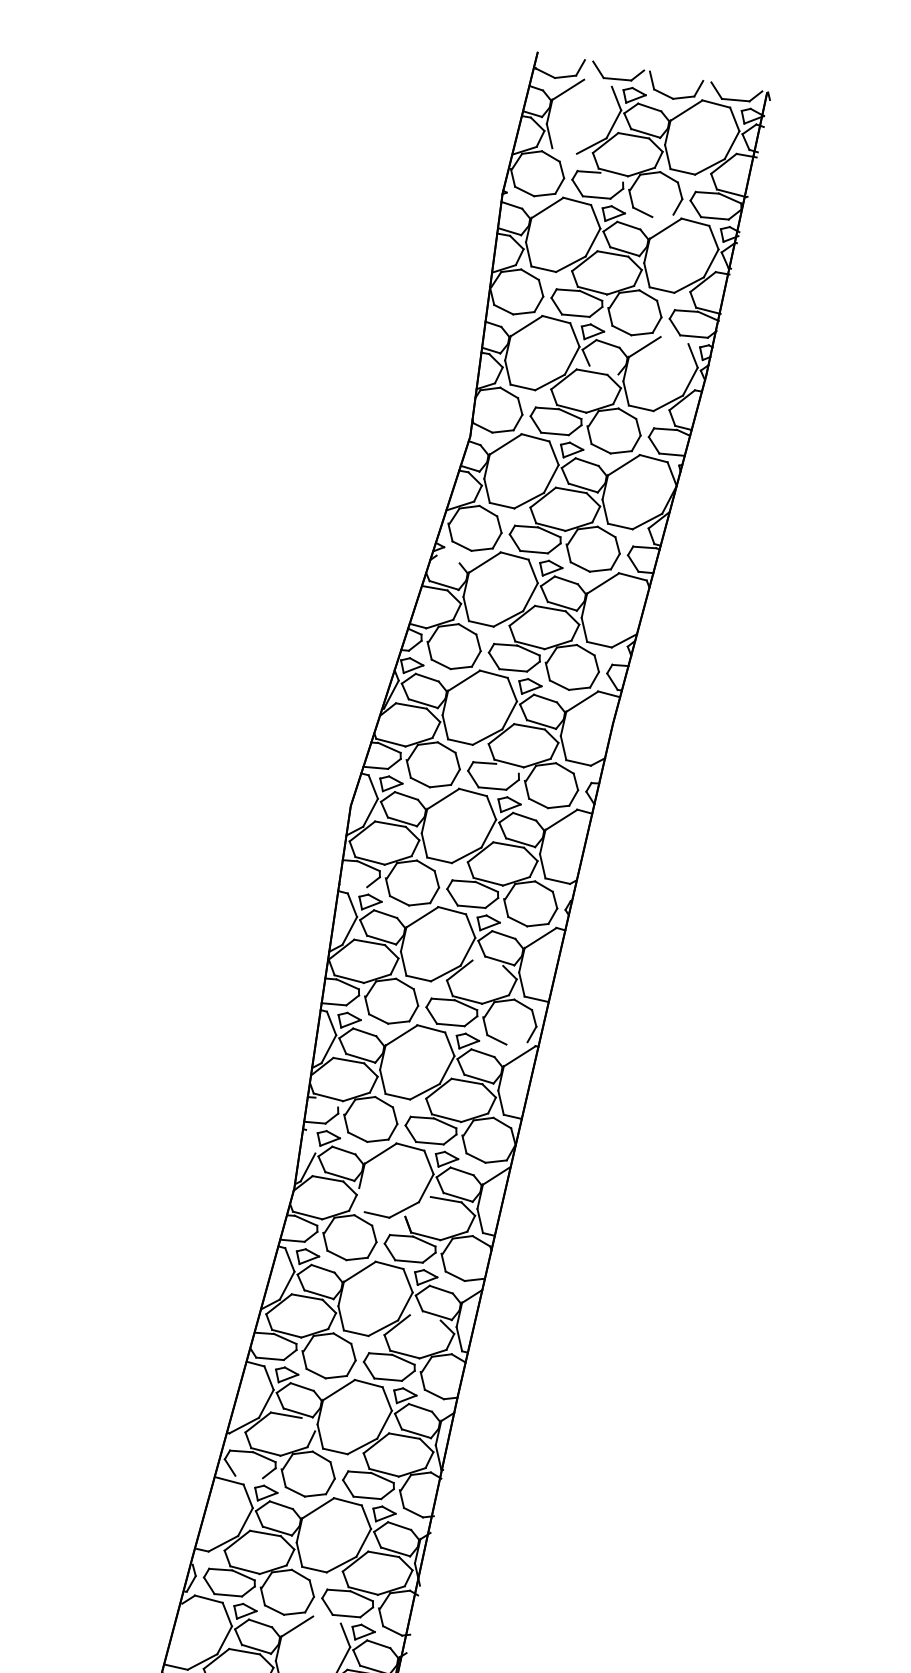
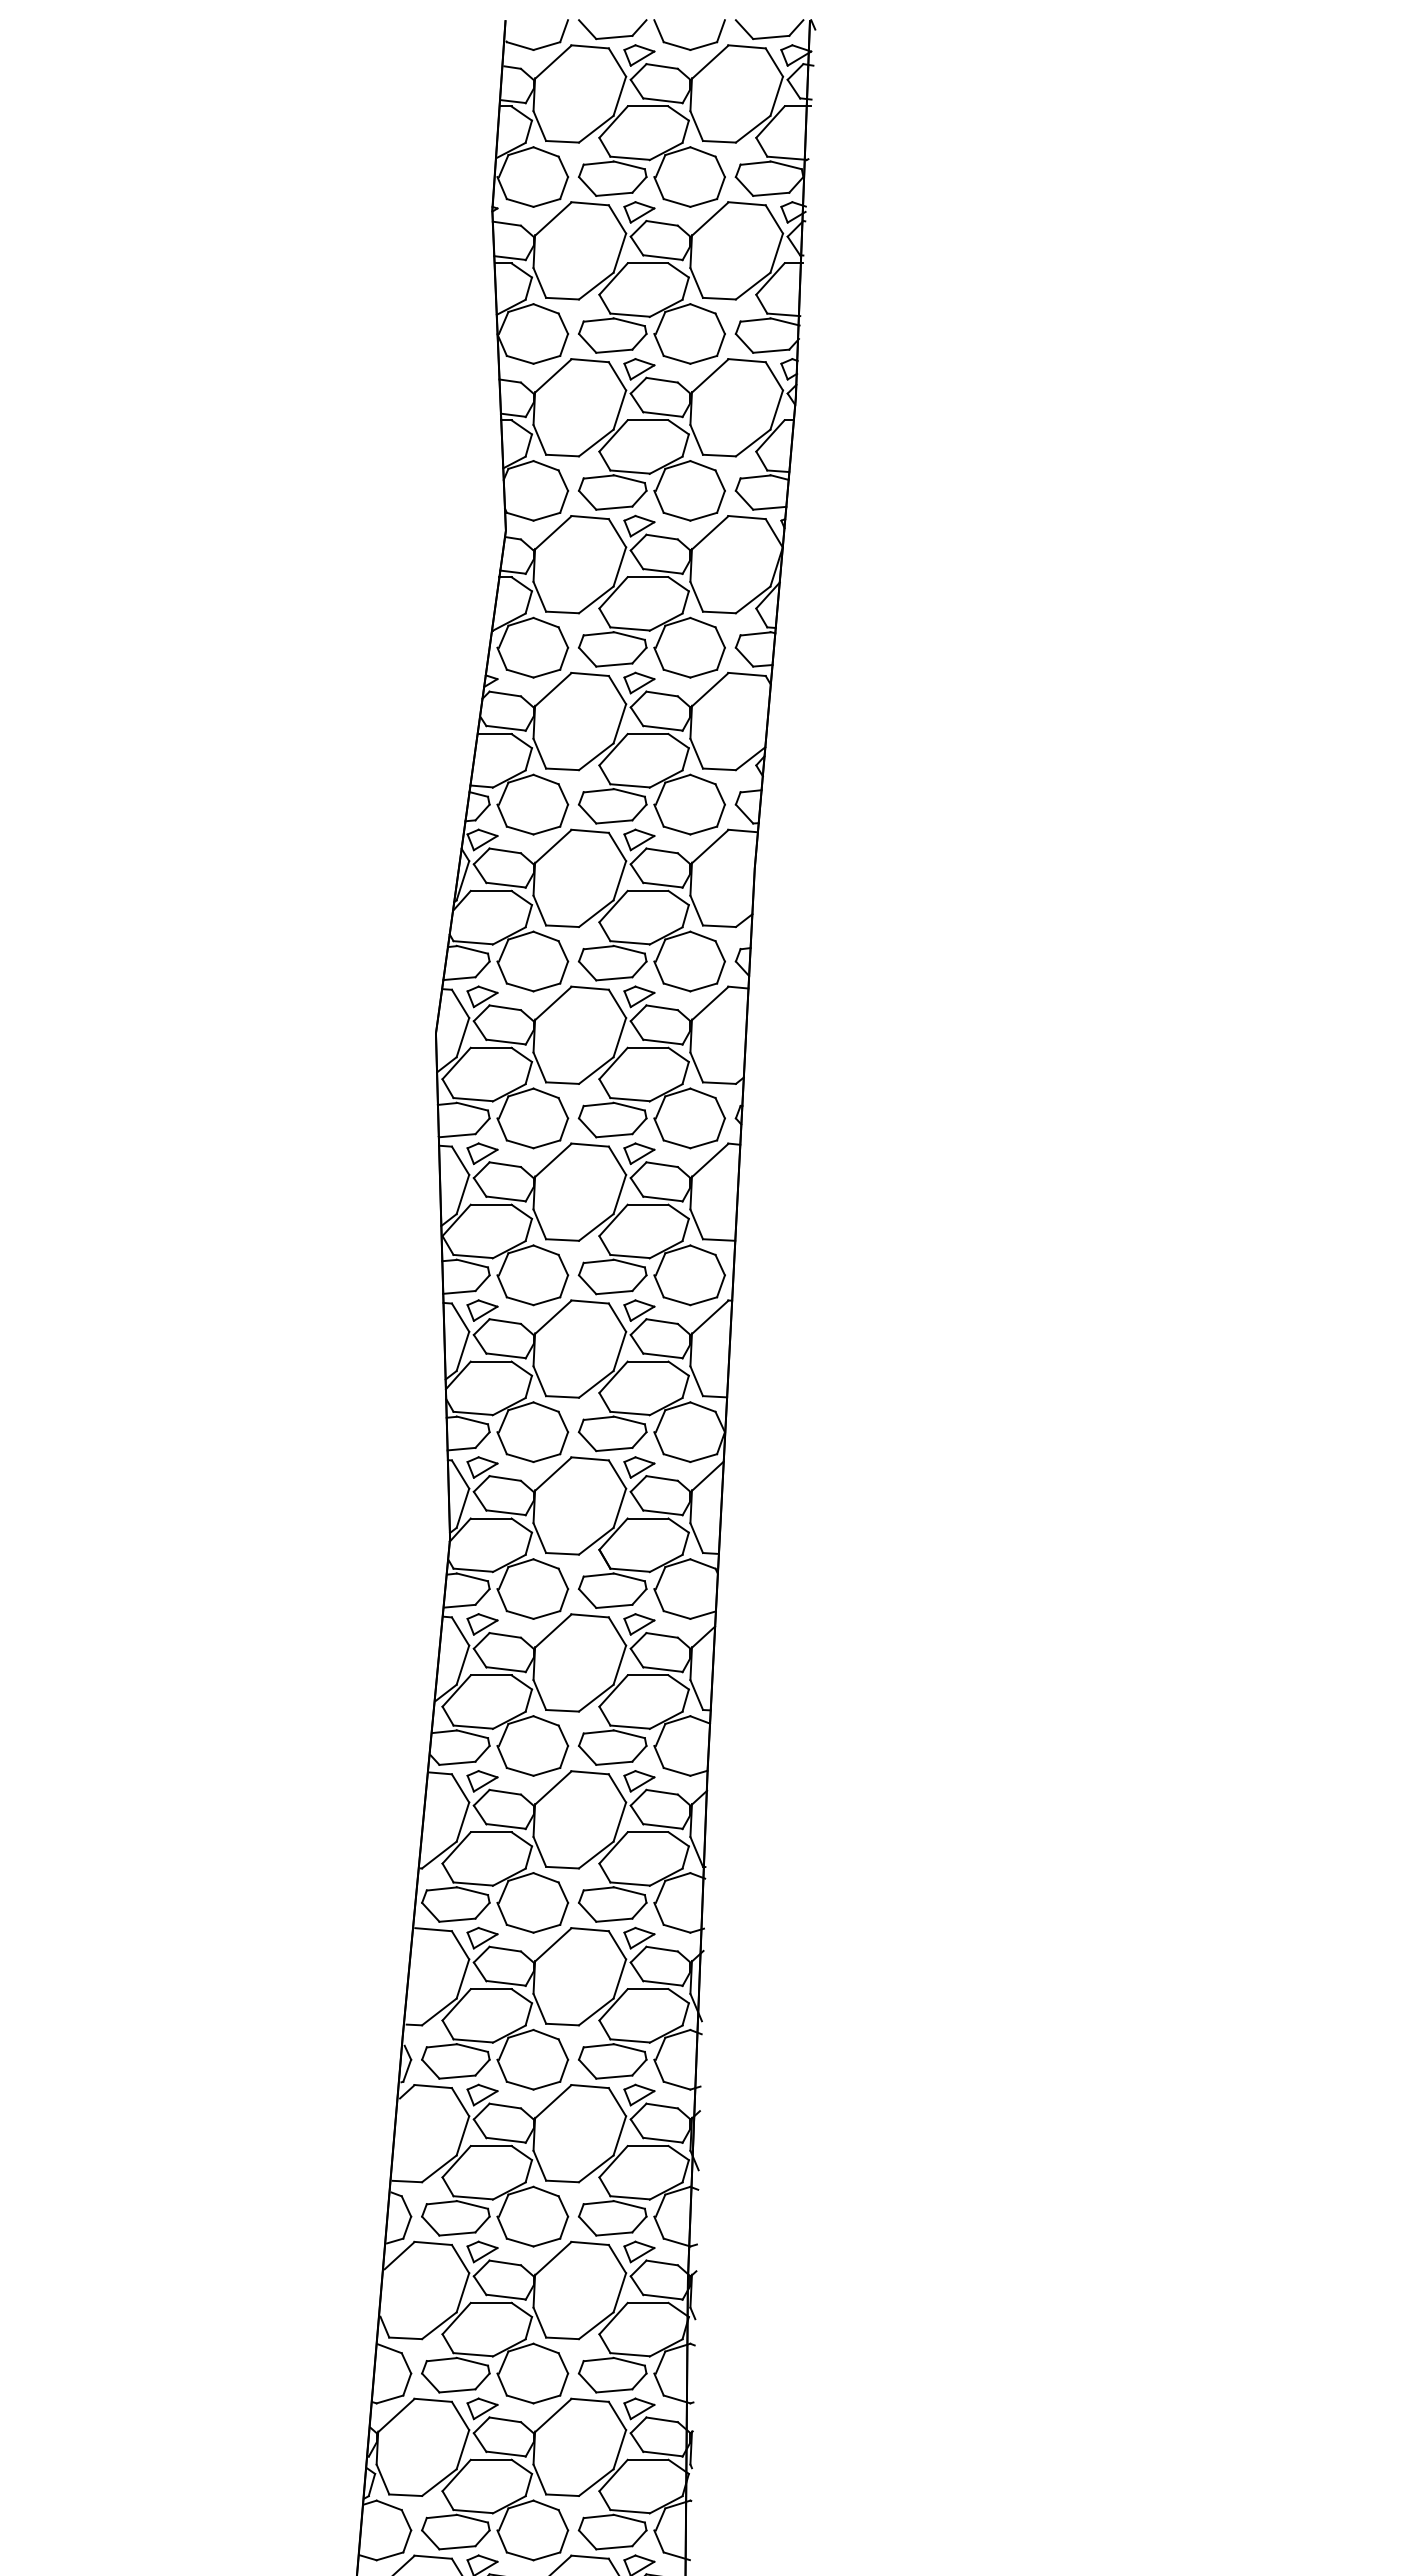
line: (597, 82) -> (589, 46), added
line: (564, 150) -> (562, 141), added
line: (611, 177) -> (628, 165), added
line: (662, 215) -> (703, 202), added
line: (674, 340) -> (746, 360), added
line: (603, 369) -> (662, 414), added
line: (447, 559) -> (504, 693), added
line: (507, 768) -> (628, 949), added
line: (353, 885) -> (457, 1135), added
line: (487, 963) -> (647, 1204), added
line: (516, 1043) -> (703, 1301), added
line: (326, 1102) -> (472, 1420), added
line: (310, 1141) -> (460, 1474), added
line: (361, 1200) -> (539, 1538), added
line: (418, 1206) -> (613, 1533), added
line: (424, 1317) -> (647, 1675), added
line: (308, 1424) -> (521, 1839), added
line: (249, 1476) -> (457, 1919), added
line: (326, 1619) -> (589, 2086), added

